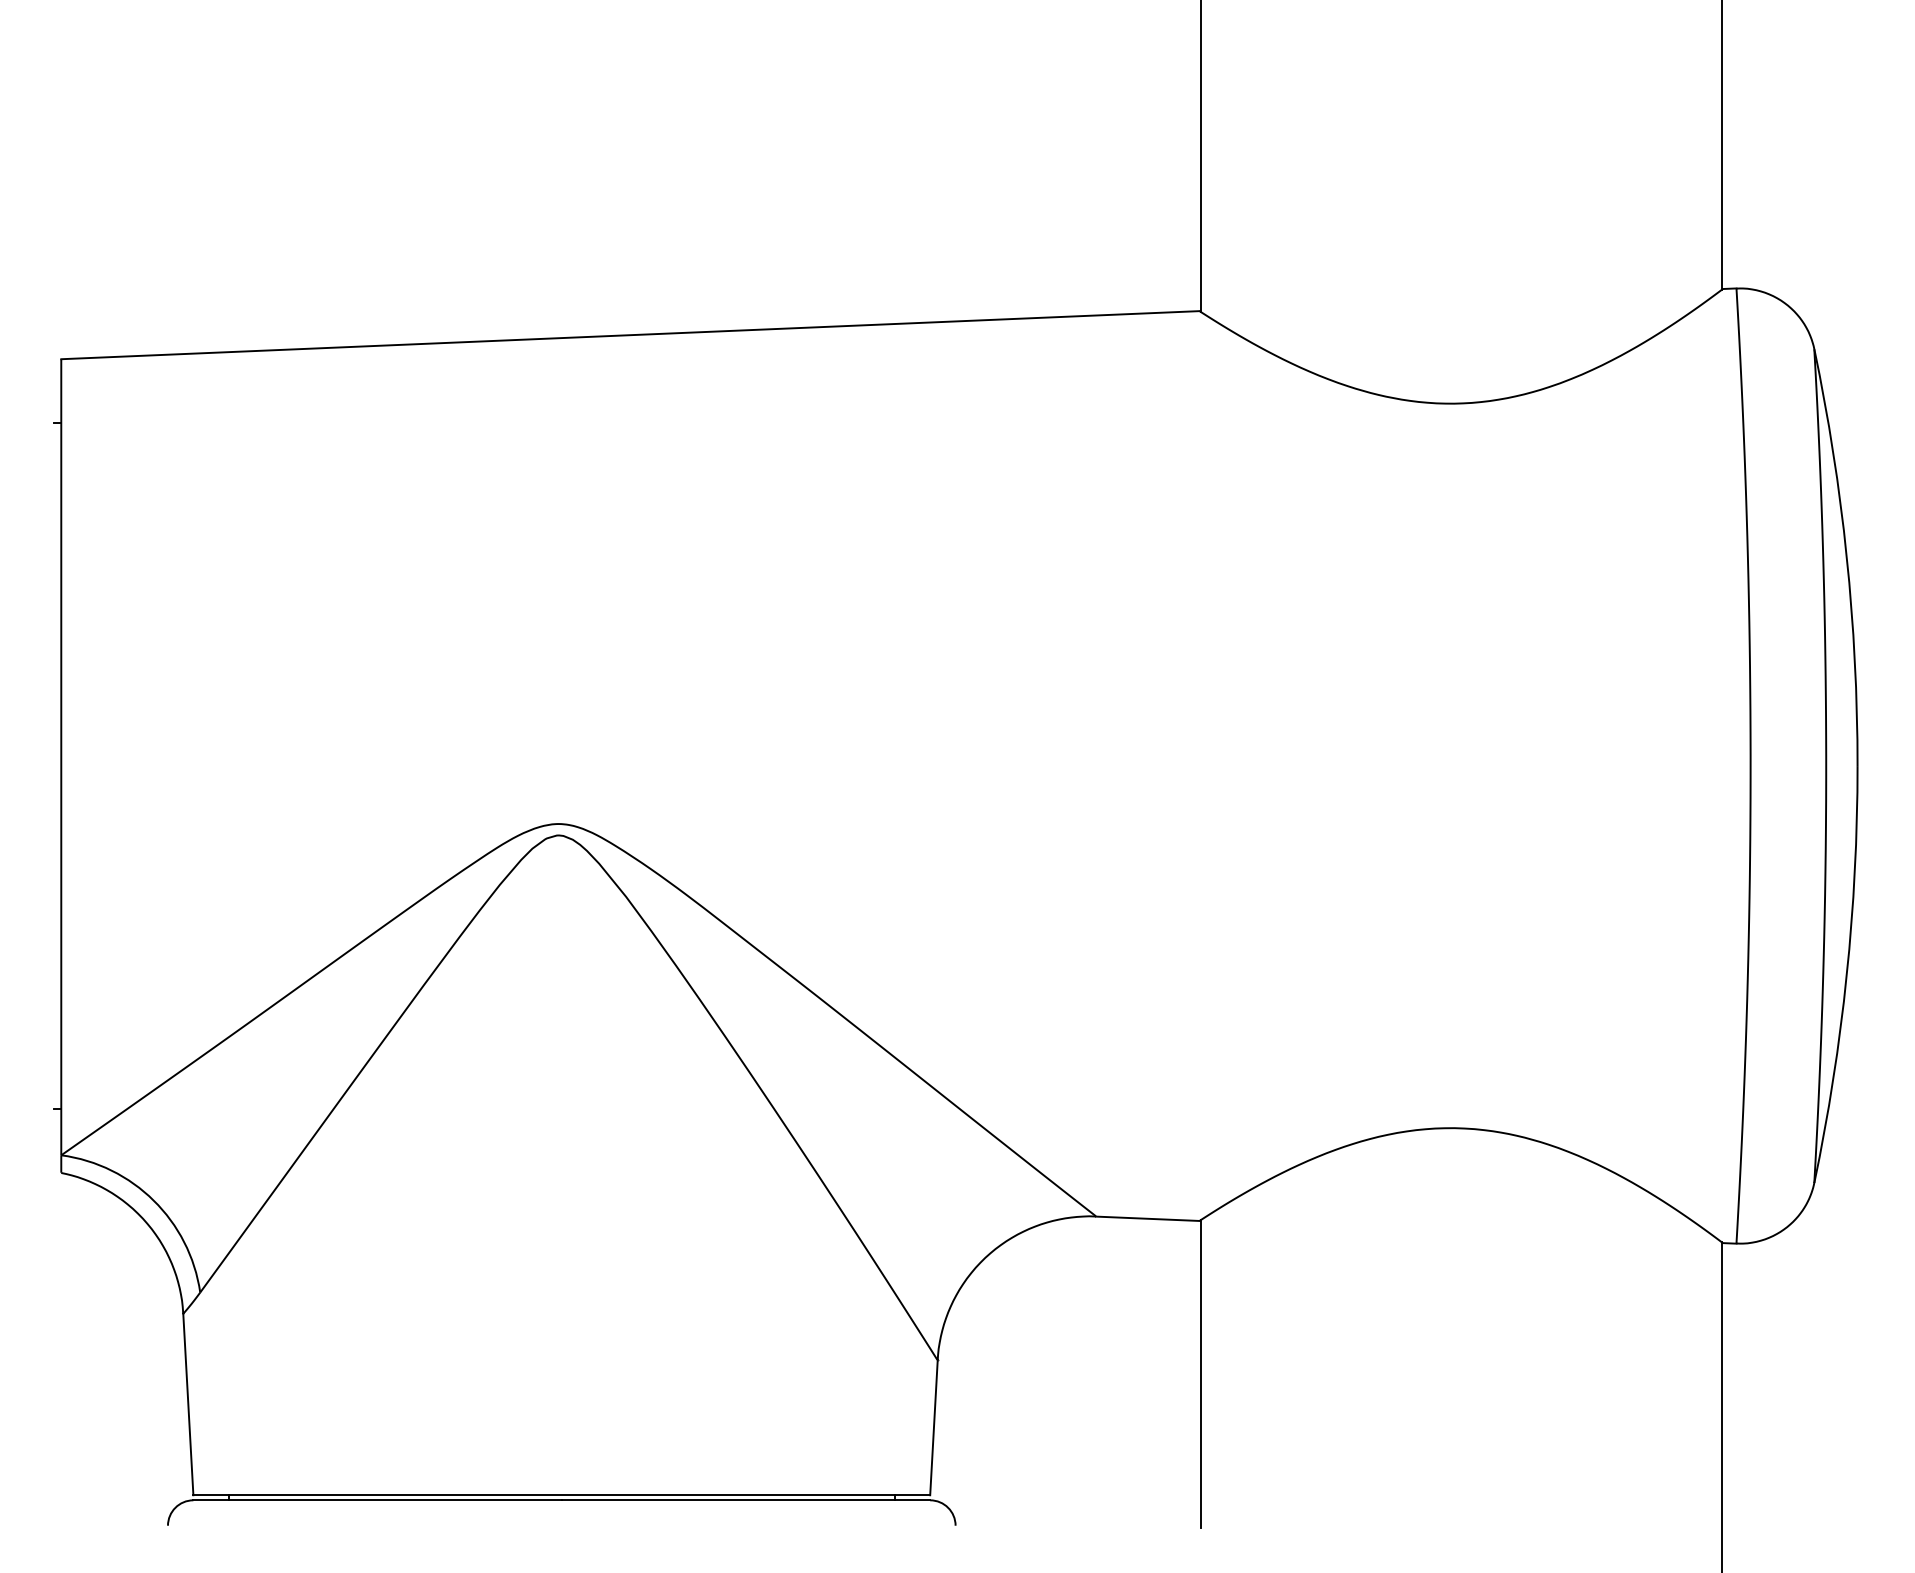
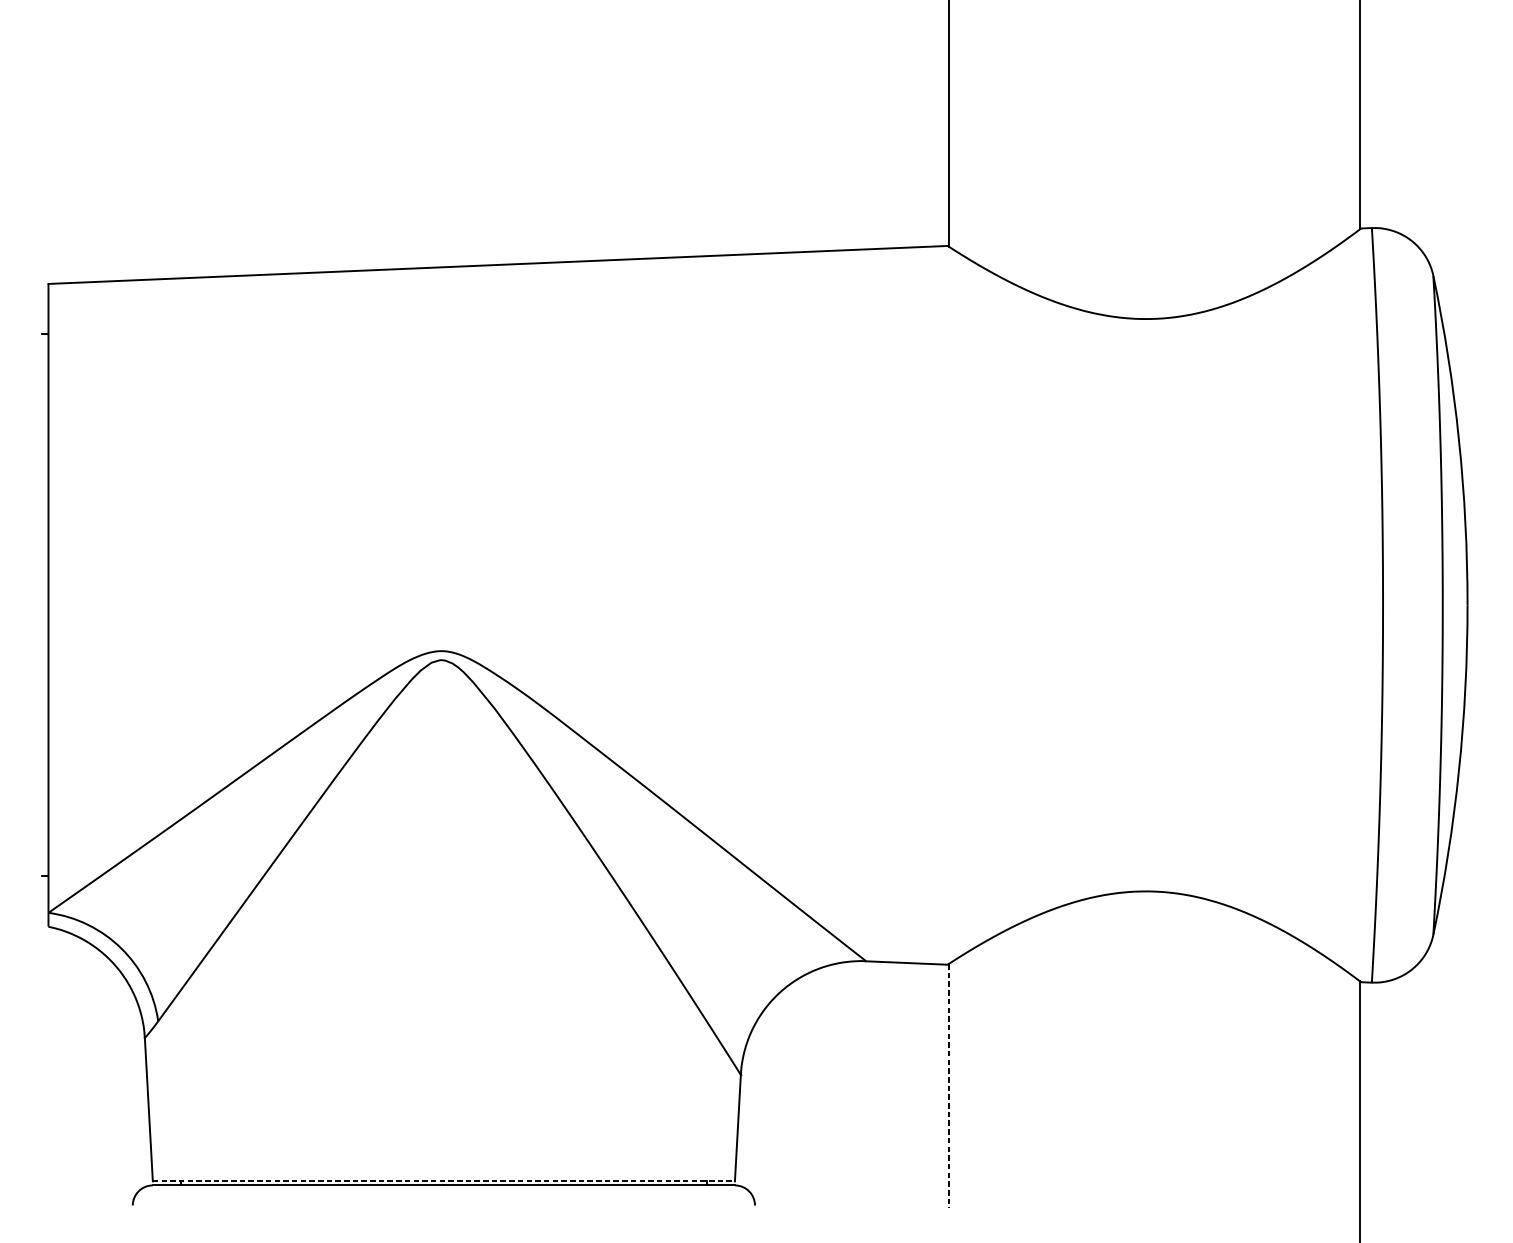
line: (1200, 1374) -> (948, 1086), solid -> dashed
line: (562, 1495) -> (444, 1181), solid -> dashed

